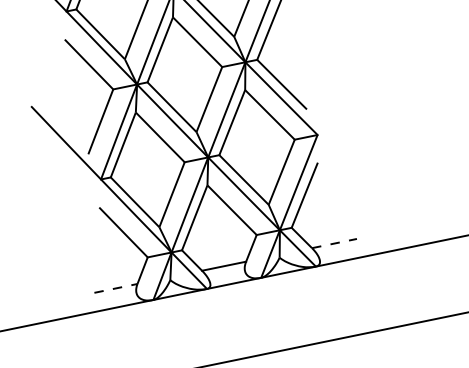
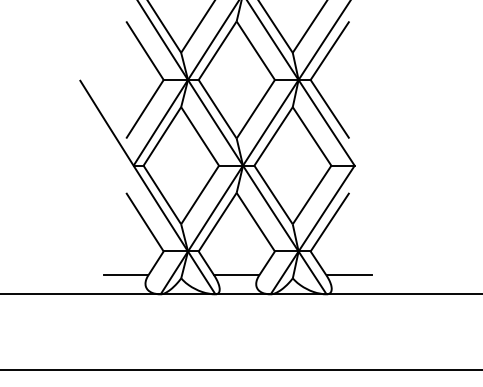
line: (334, 243) -> (349, 275), dashed -> solid
line: (116, 288) -> (126, 275), dashed -> solid

